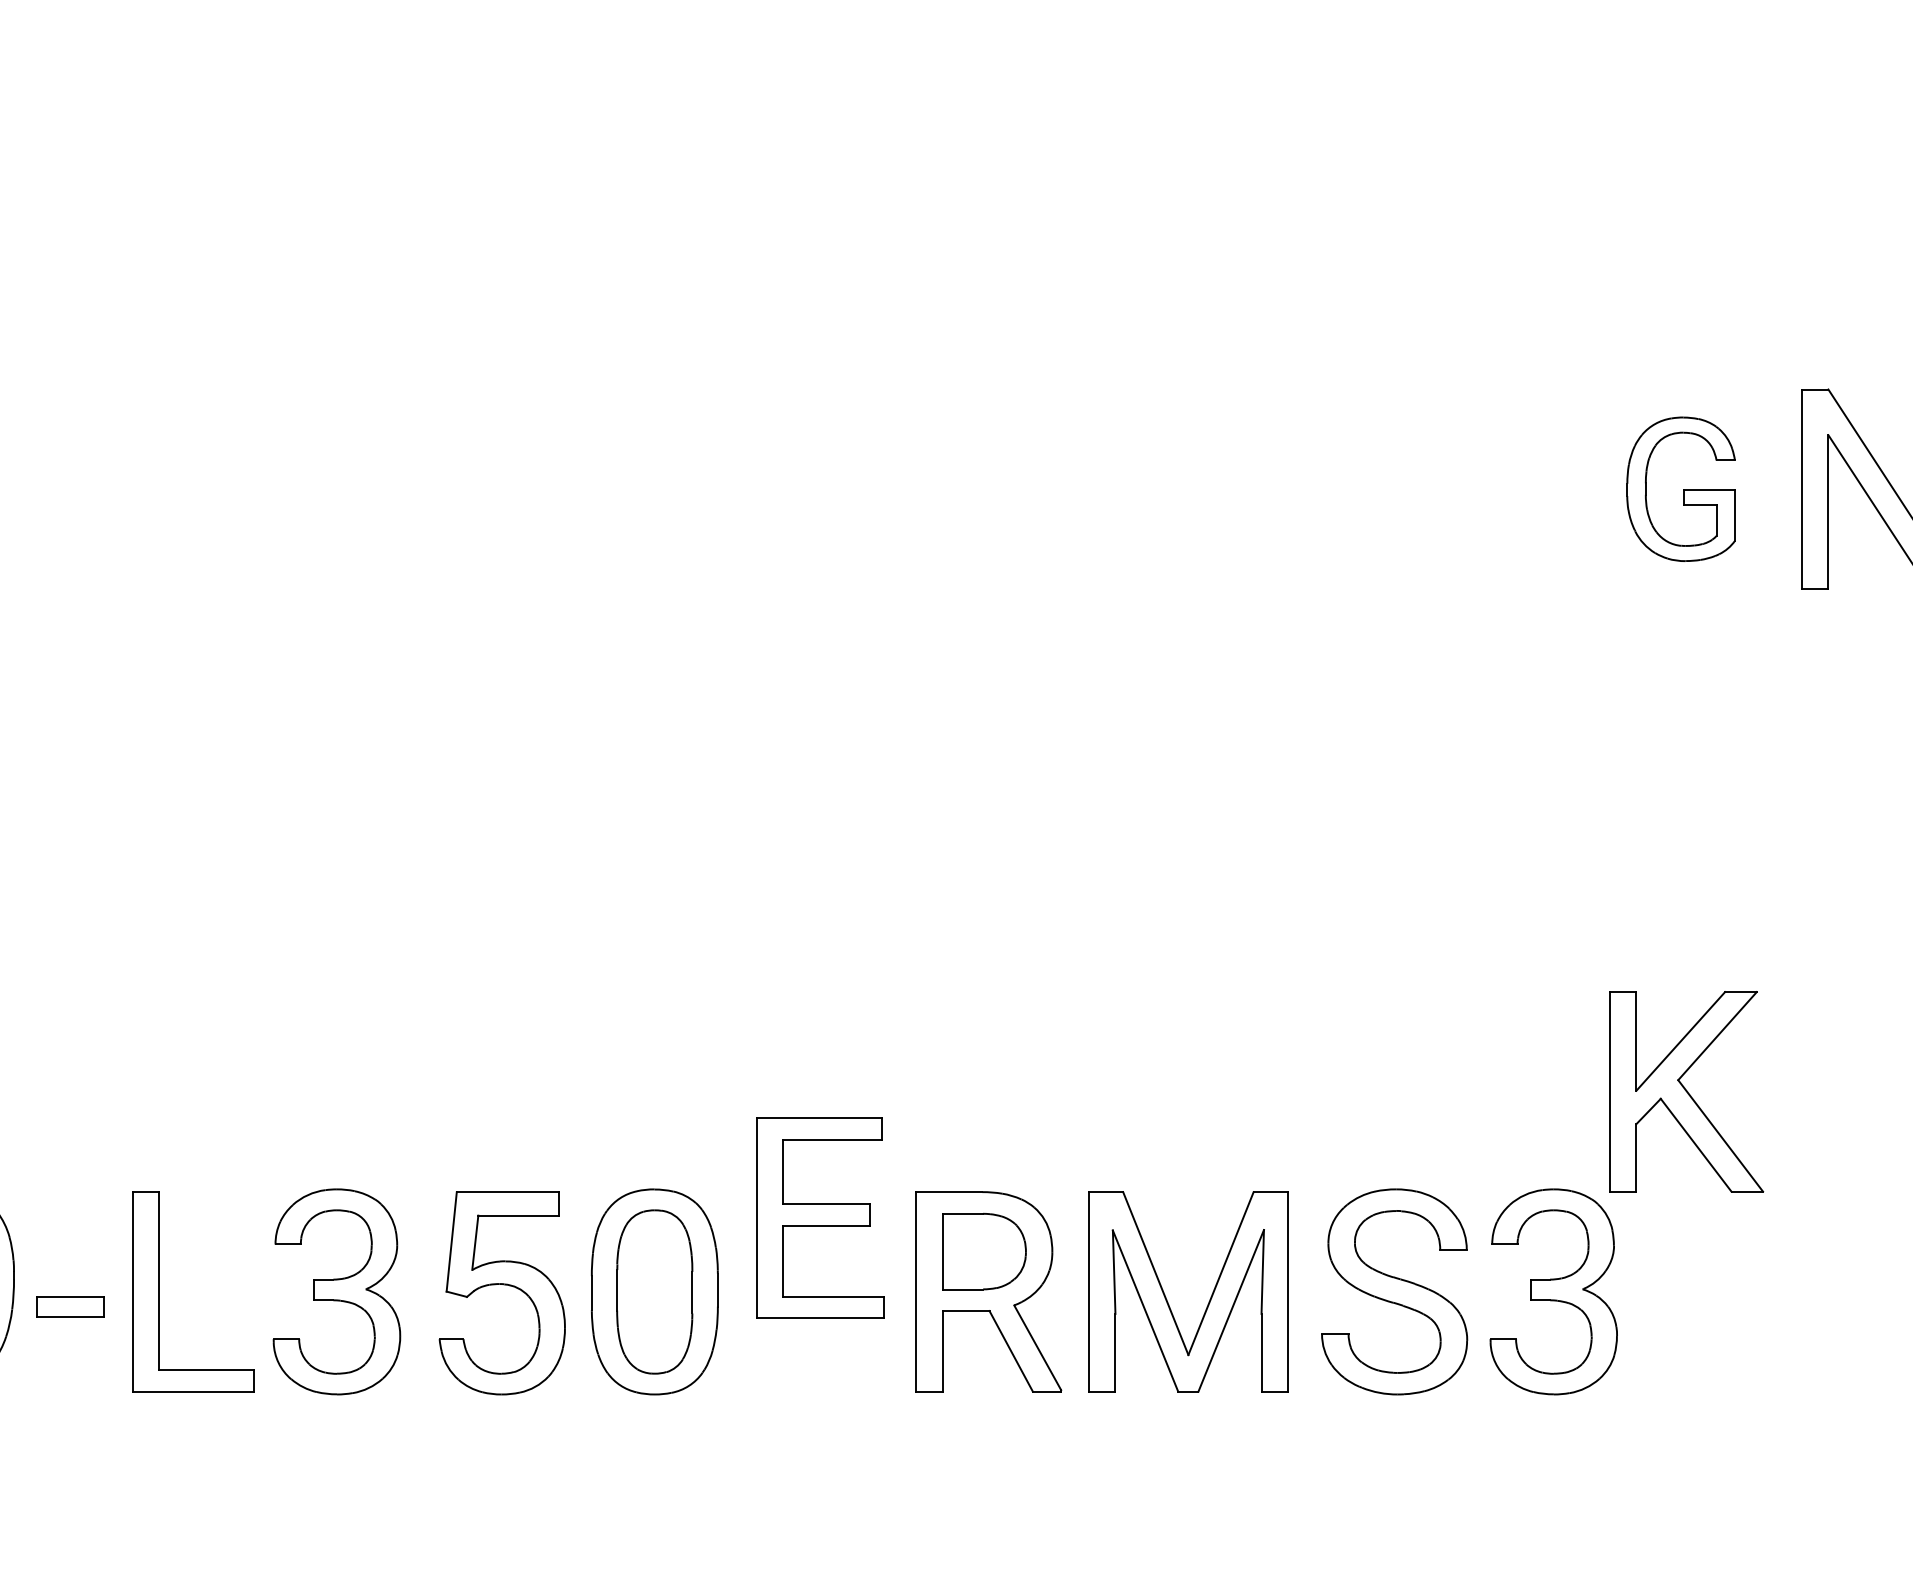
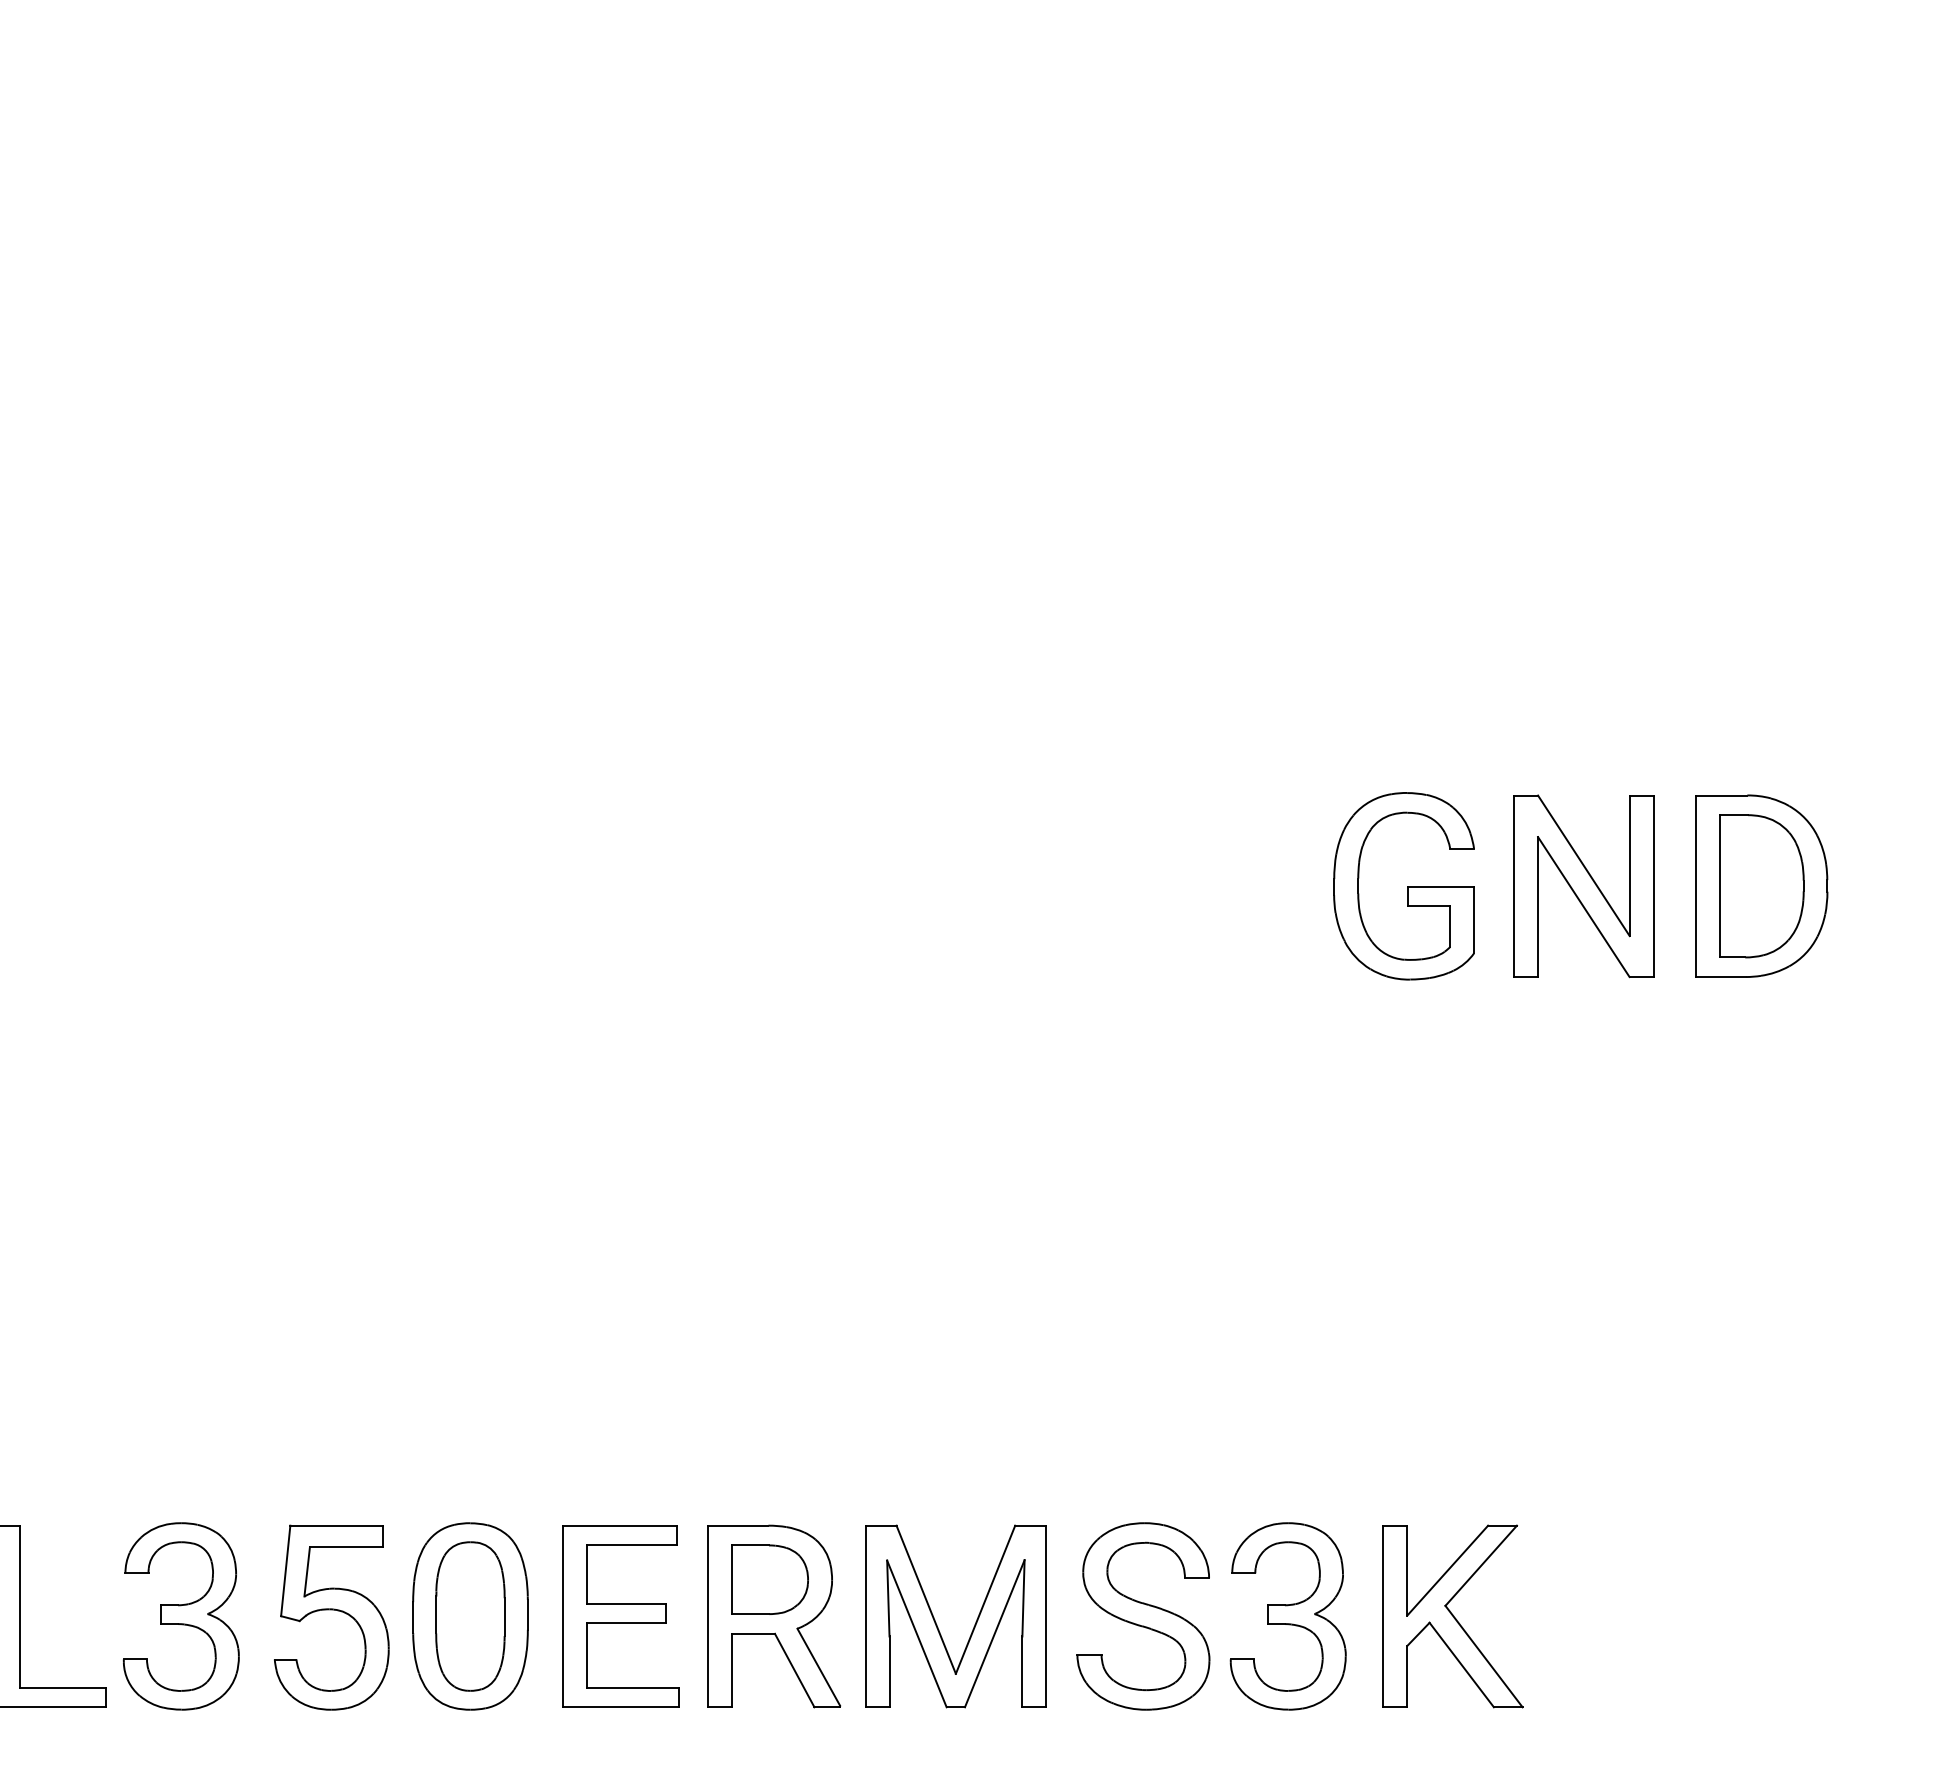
part: (1680, 489) -> (1403, 886), size x1.43
part: (1685, 1091) -> (1452, 1616), moved
part: (819, 1218) -> (620, 1616), moved

